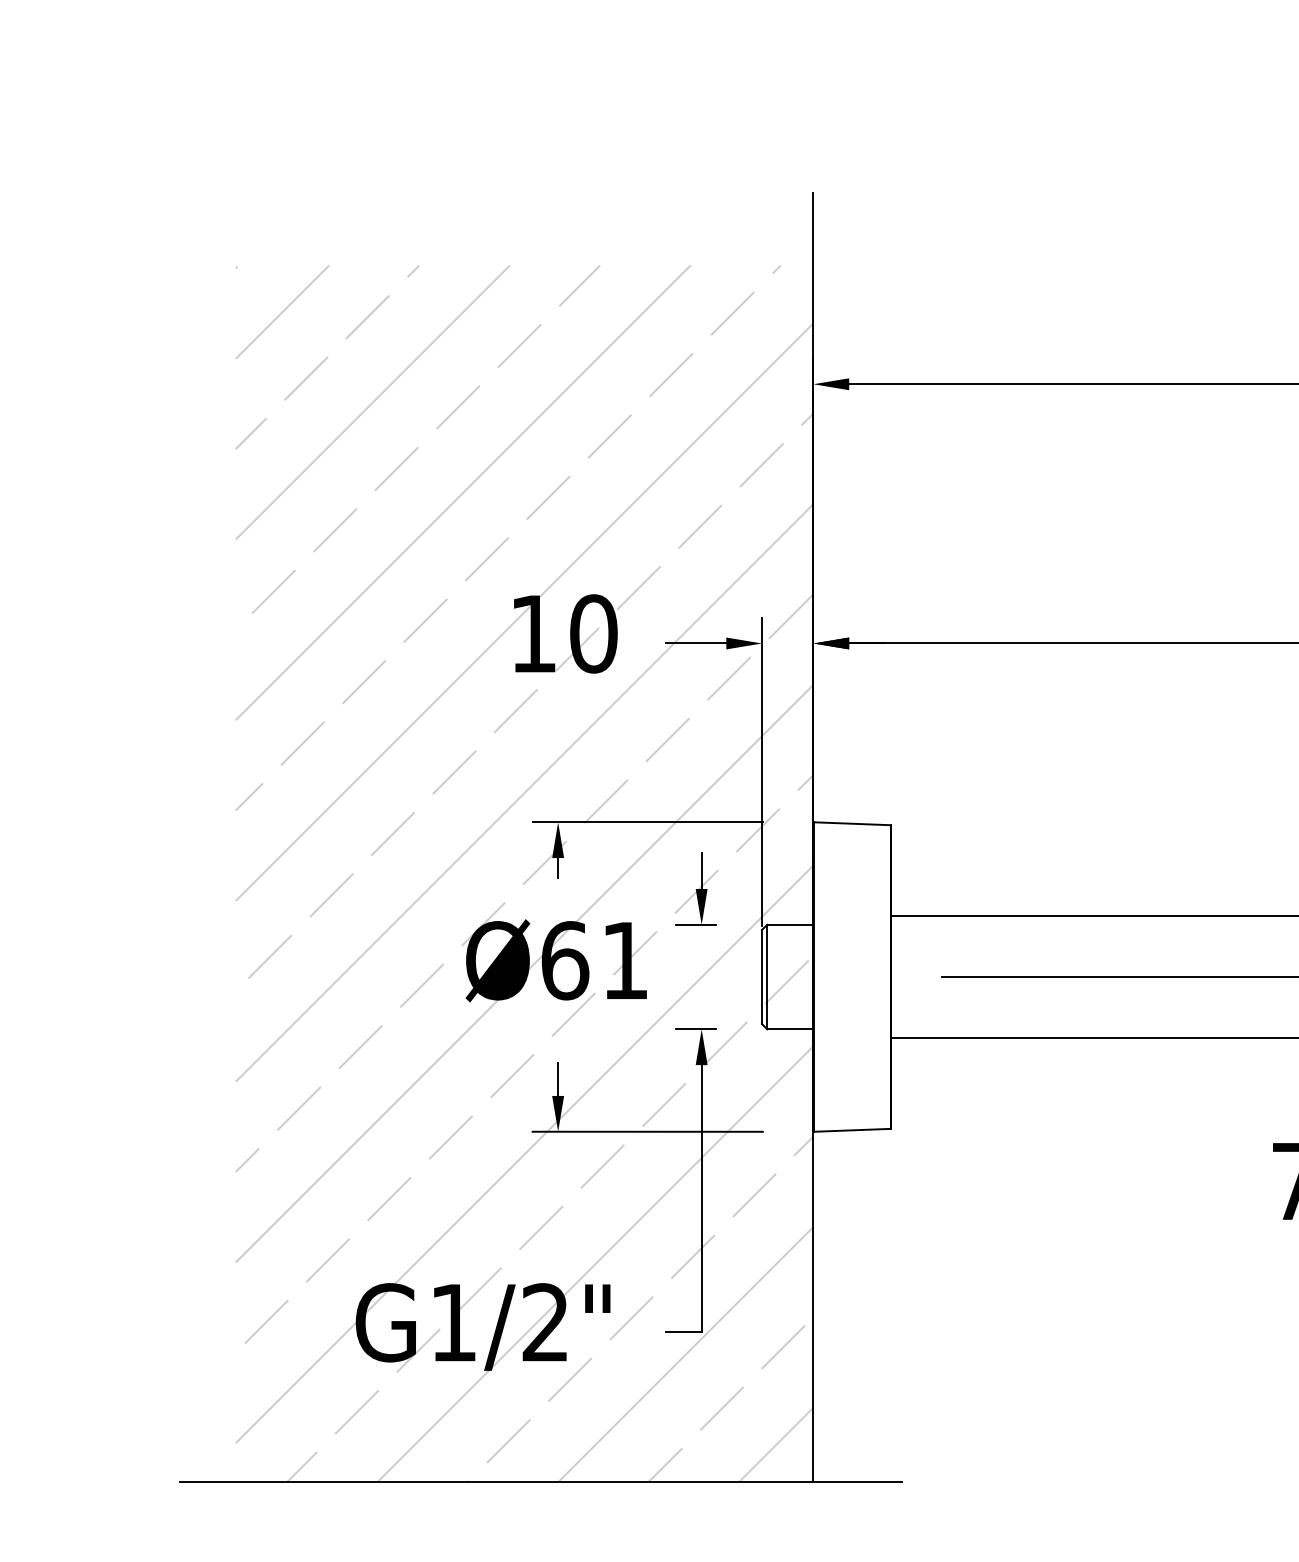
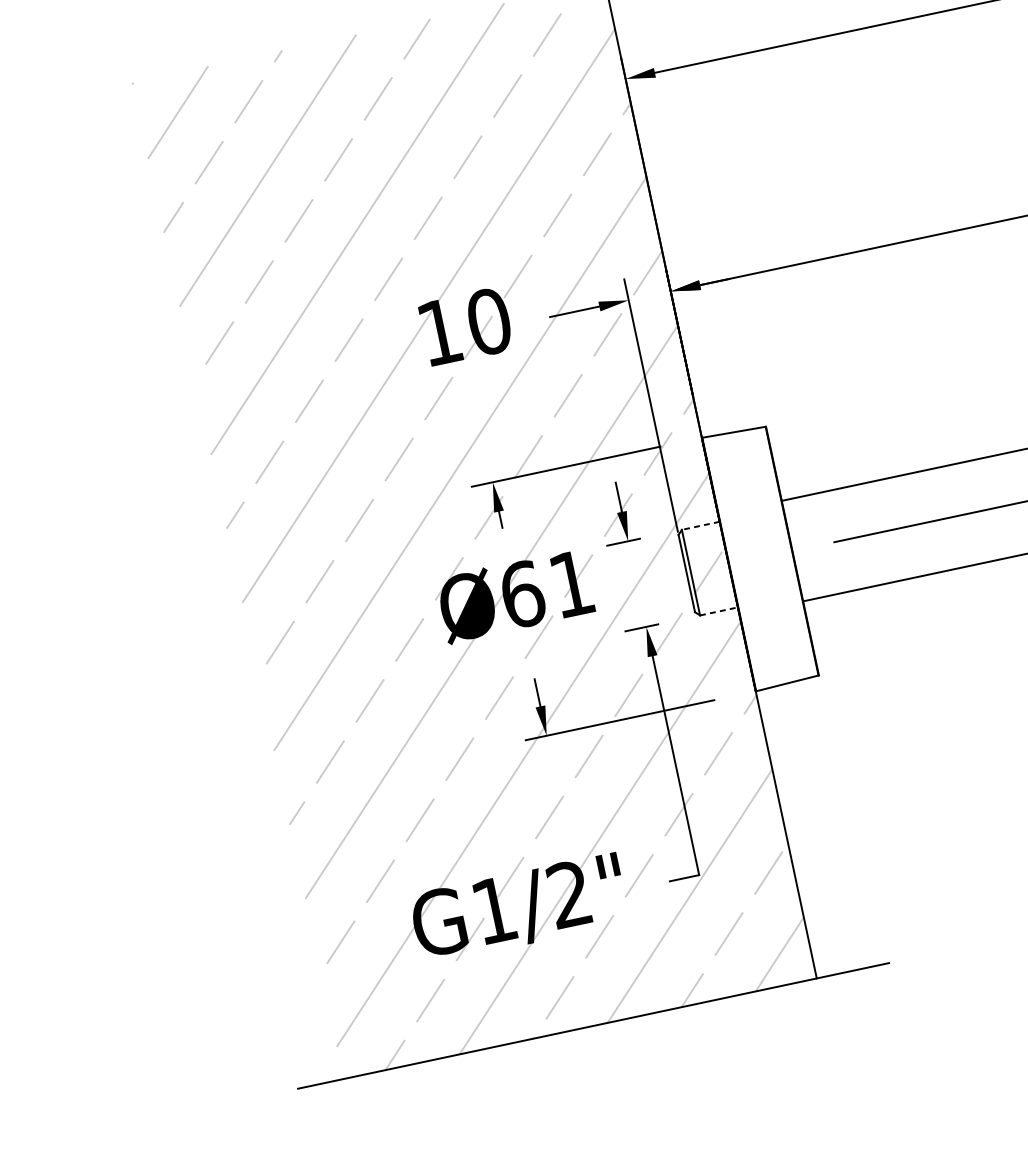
line: (789, 924) -> (700, 525), solid -> dashed
line: (790, 1029) -> (719, 611), solid -> dashed

